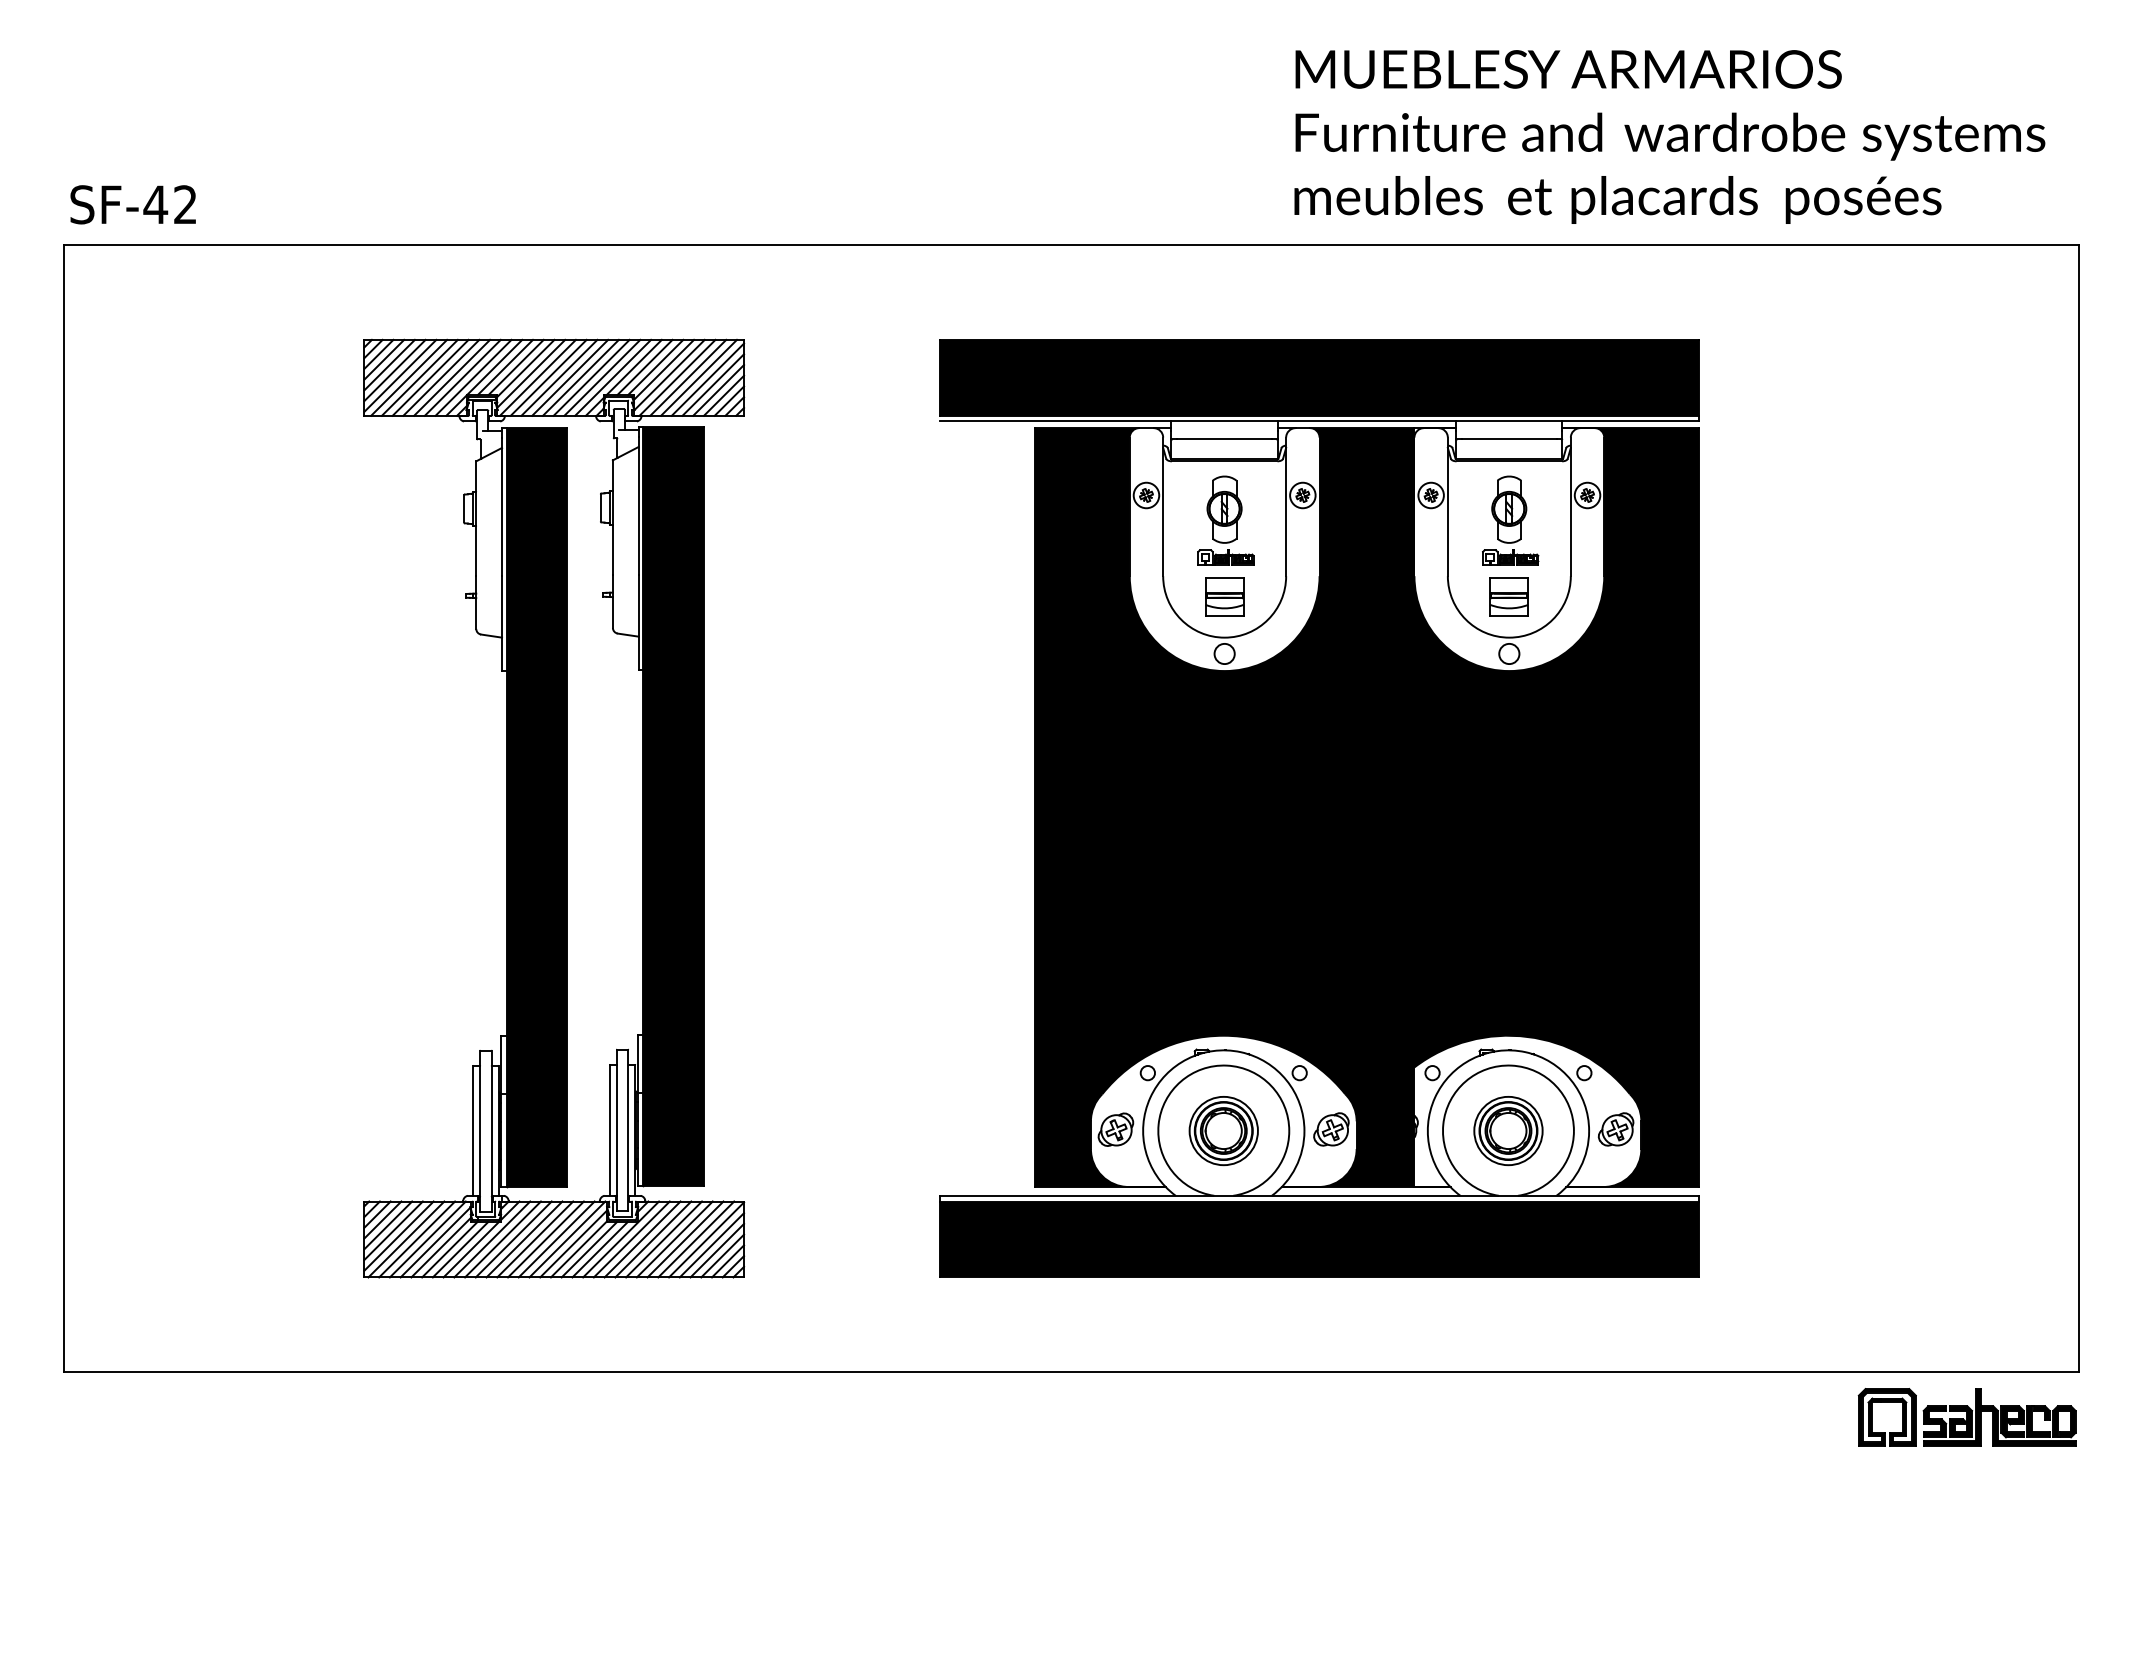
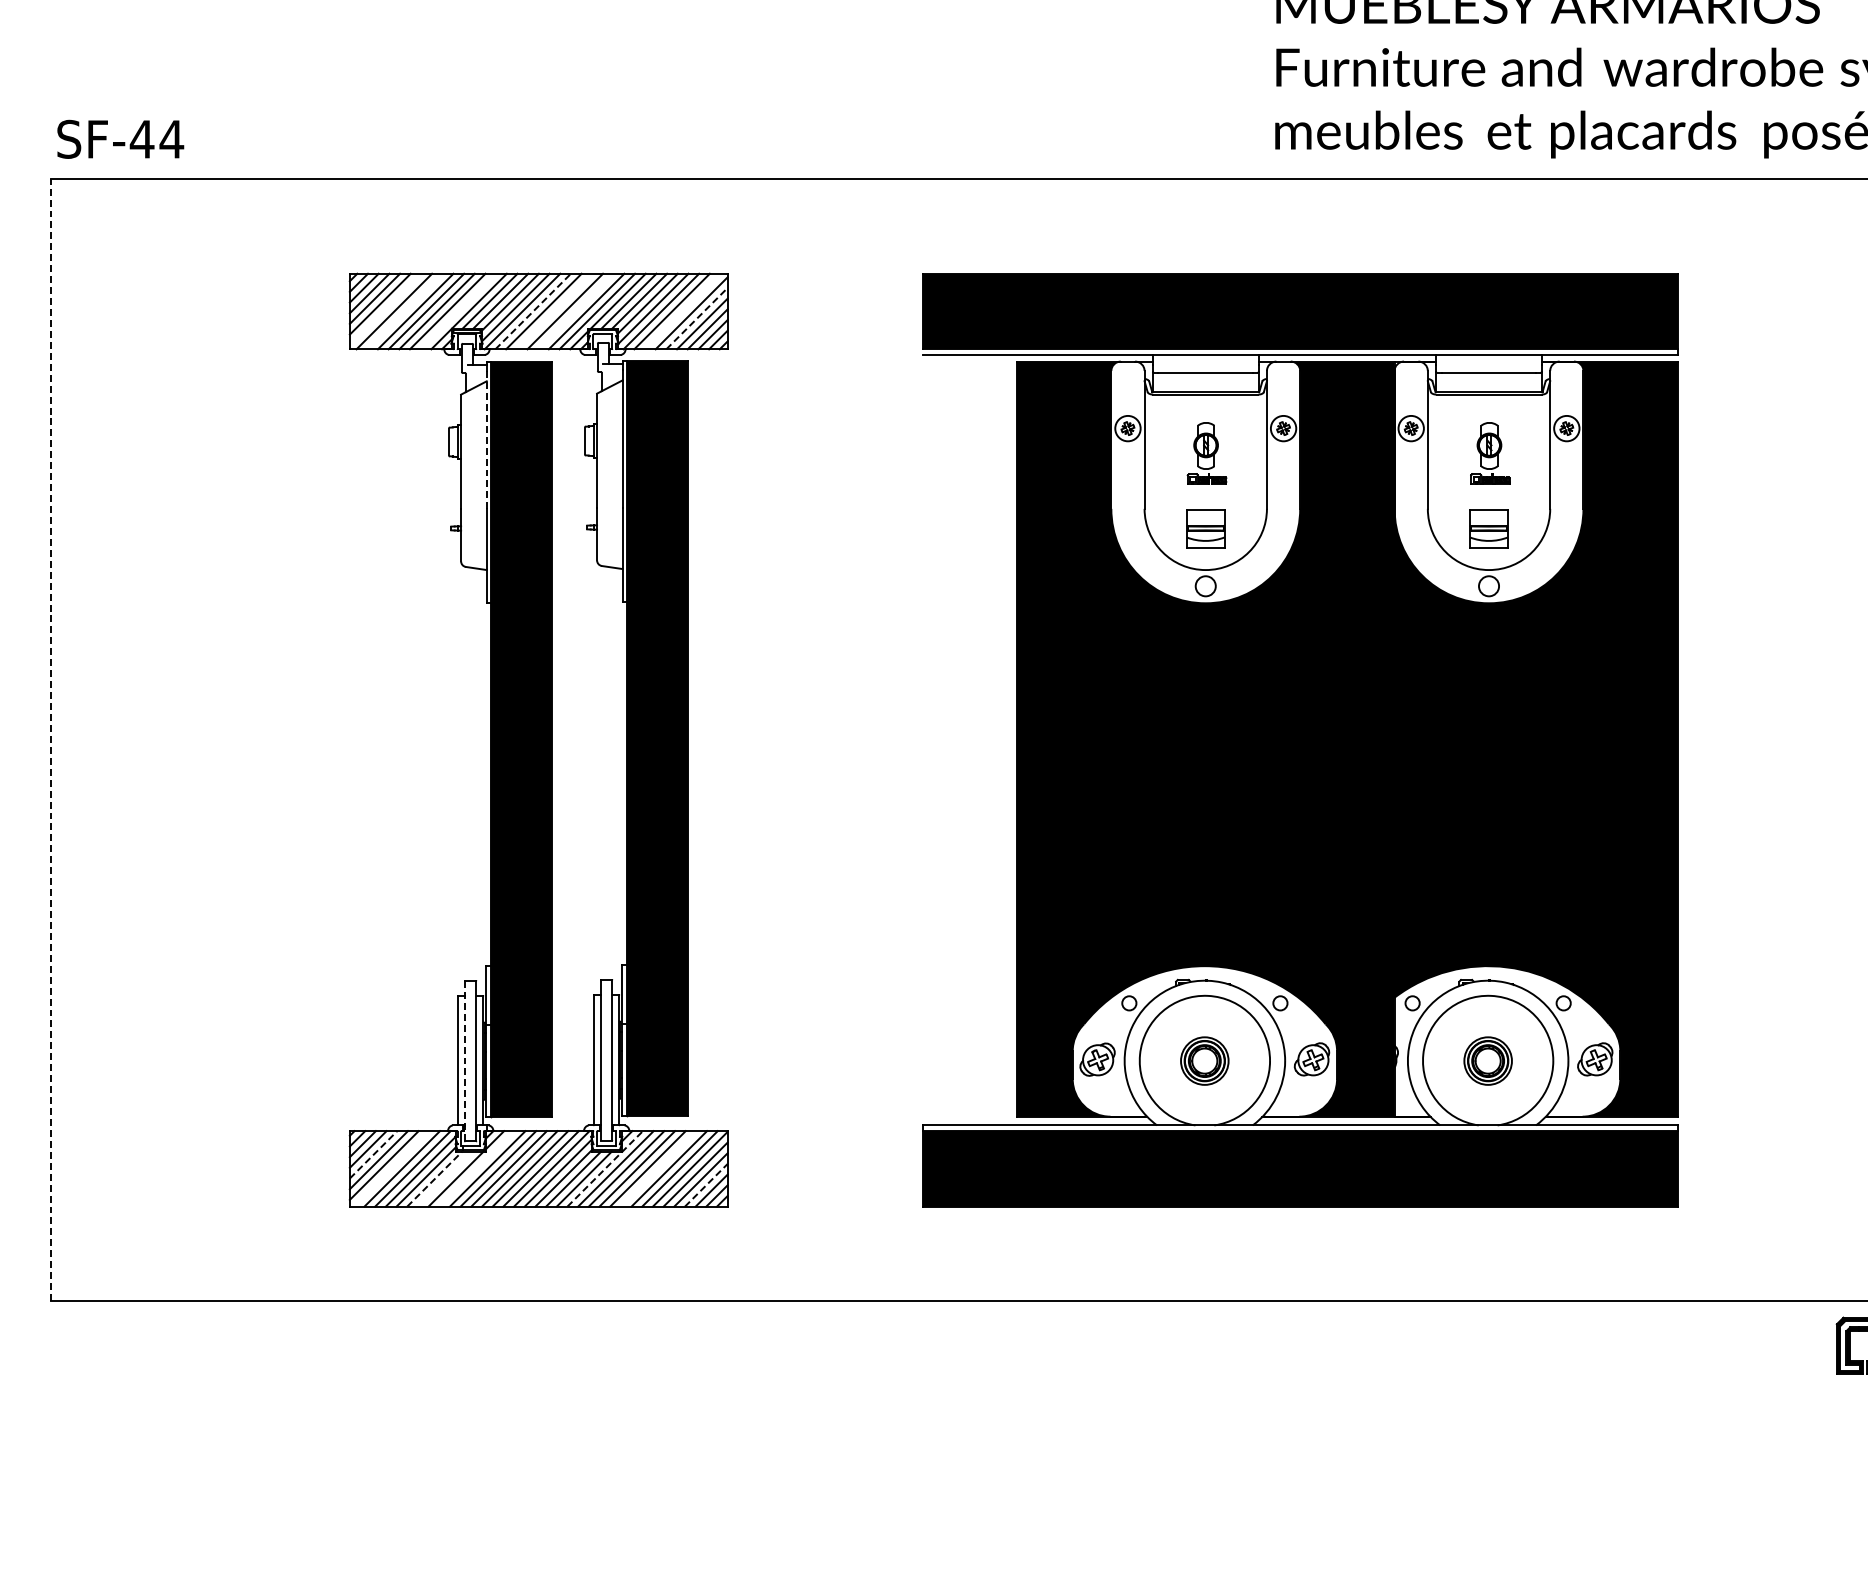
text: (185, 204) -> (171, 139), SF-42 -> SF-44
line: (400, 375) -> (385, 309), removed
line: (419, 377) -> (404, 311), removed
line: (473, 377) -> (458, 311), removed
line: (548, 377) -> (532, 311), solid -> dashed
line: (570, 377) -> (554, 311), removed
line: (591, 377) -> (575, 311), removed
line: (698, 377) -> (682, 311), removed
line: (713, 384) -> (697, 318), solid -> dashed
line: (502, 507) -> (487, 440), solid -> dashed
part: (1225, 520) -> (1206, 453), size x0.7
part: (1510, 520) -> (1490, 453), size x0.7
line: (64, 808) -> (51, 740), solid -> dashed
line: (480, 1130) -> (465, 1060), solid -> dashed
part: (1223, 1131) -> (1204, 1061), size x0.7
part: (1508, 1131) -> (1488, 1061), size x0.7
line: (388, 1225) -> (373, 1154), solid -> dashed
line: (406, 1239) -> (391, 1168), removed
line: (492, 1239) -> (477, 1168), removed
line: (621, 1239) -> (605, 1168), solid -> dashed
line: (674, 1239) -> (658, 1168), removed
line: (449, 1249) -> (434, 1178), solid -> dashed
line: (459, 1249) -> (444, 1178), removed
line: (723, 1255) -> (707, 1184), solid -> dashed

